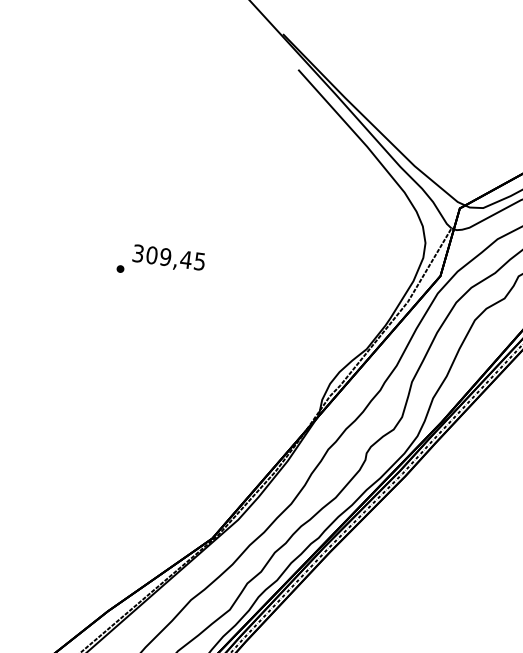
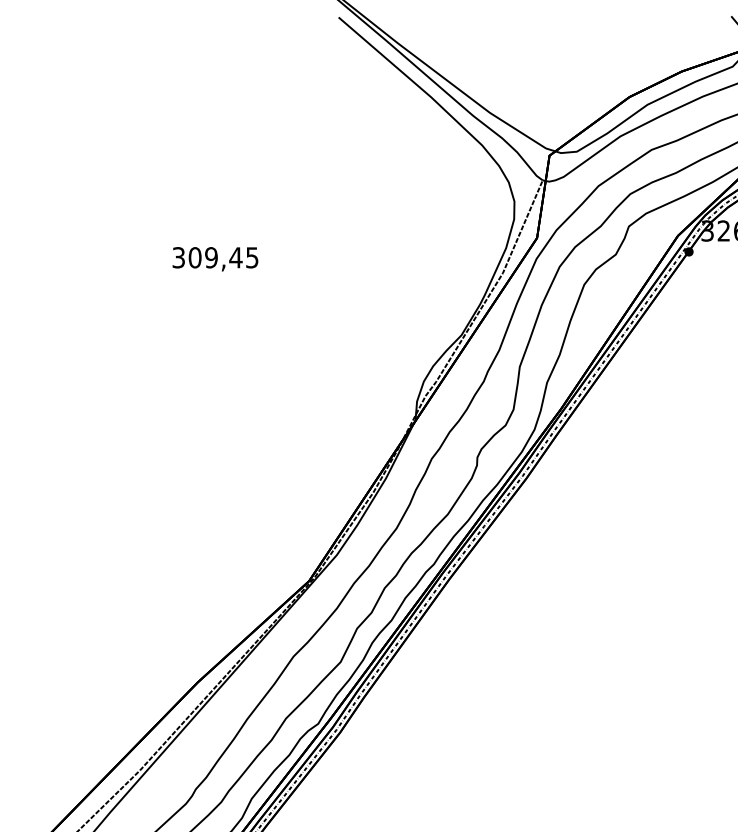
part: (119, 268) -> (159, 278), removed

